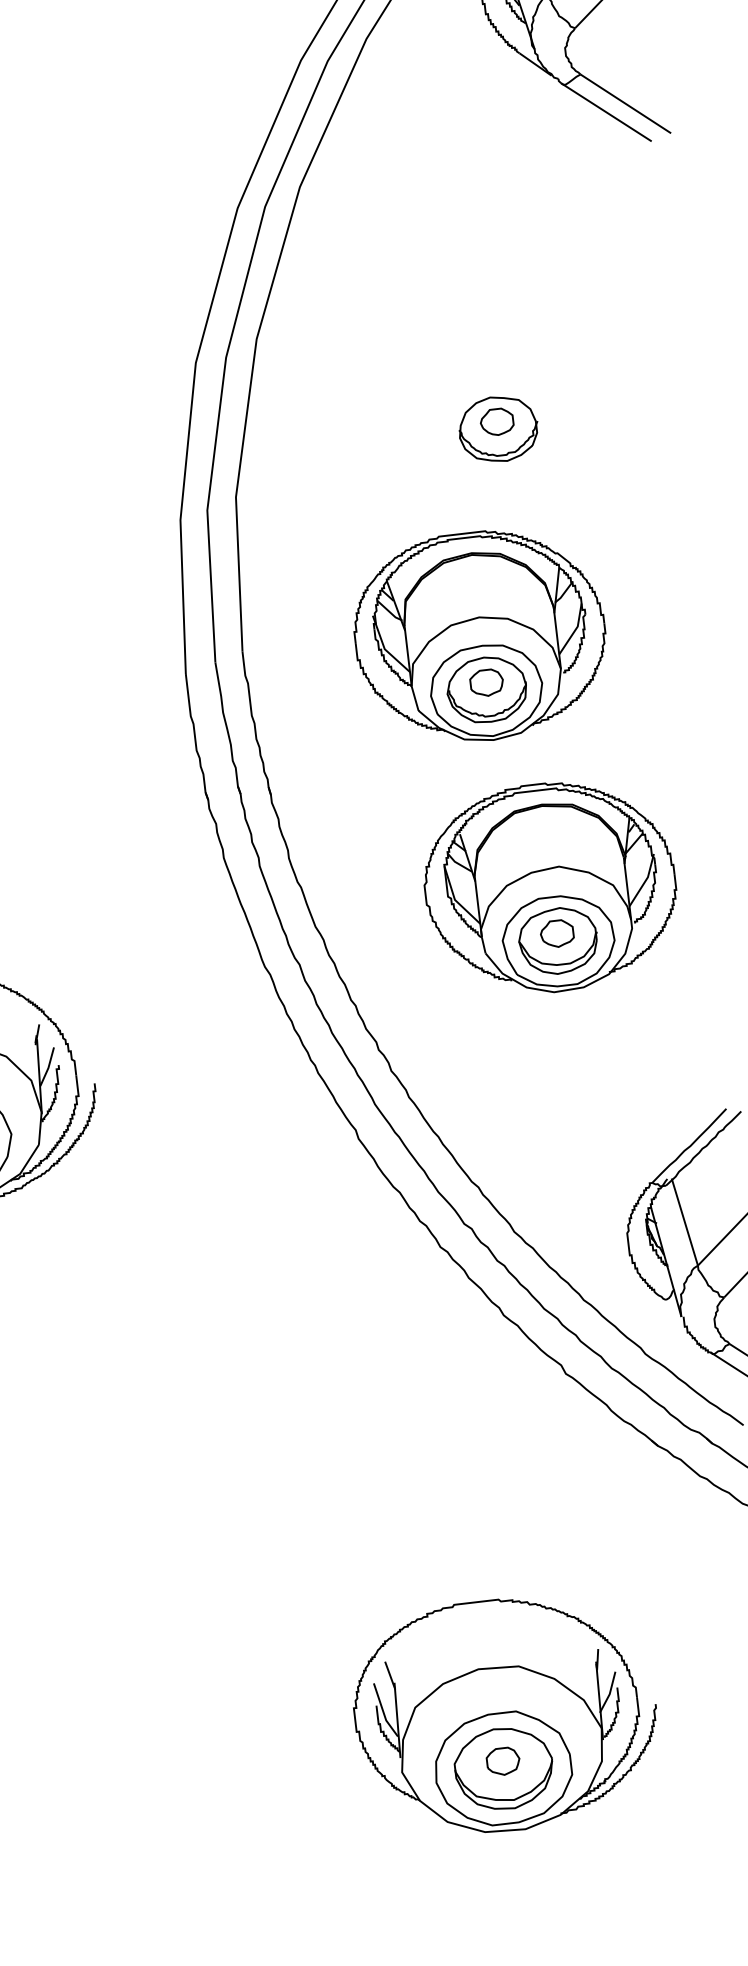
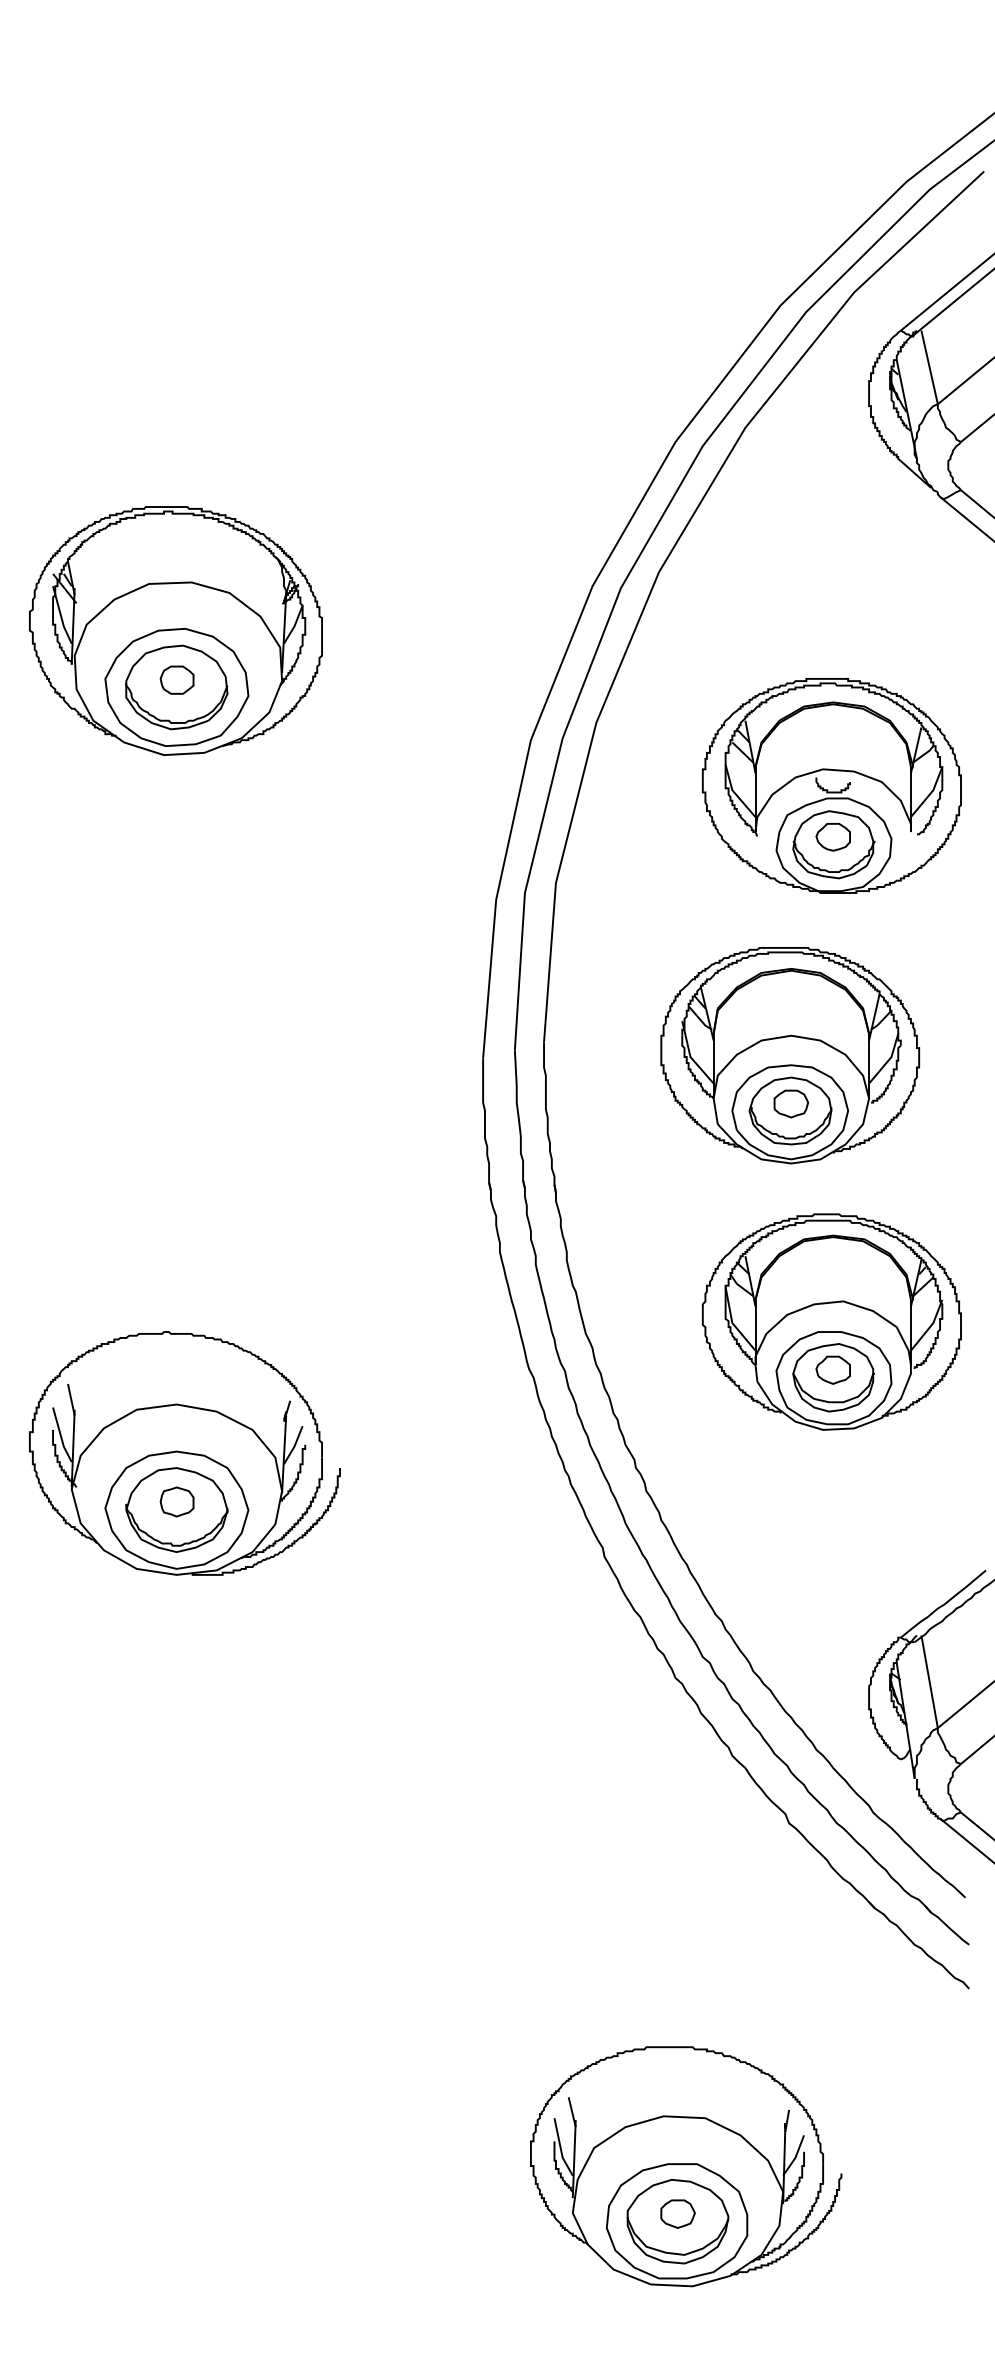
part: (489, 372) -> (831, 785), added

